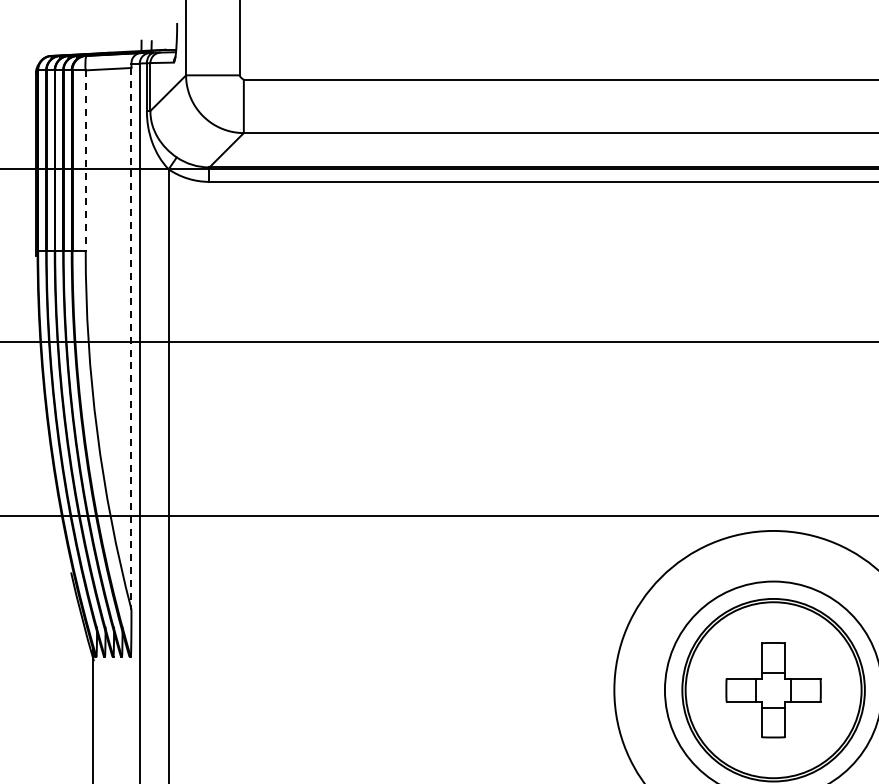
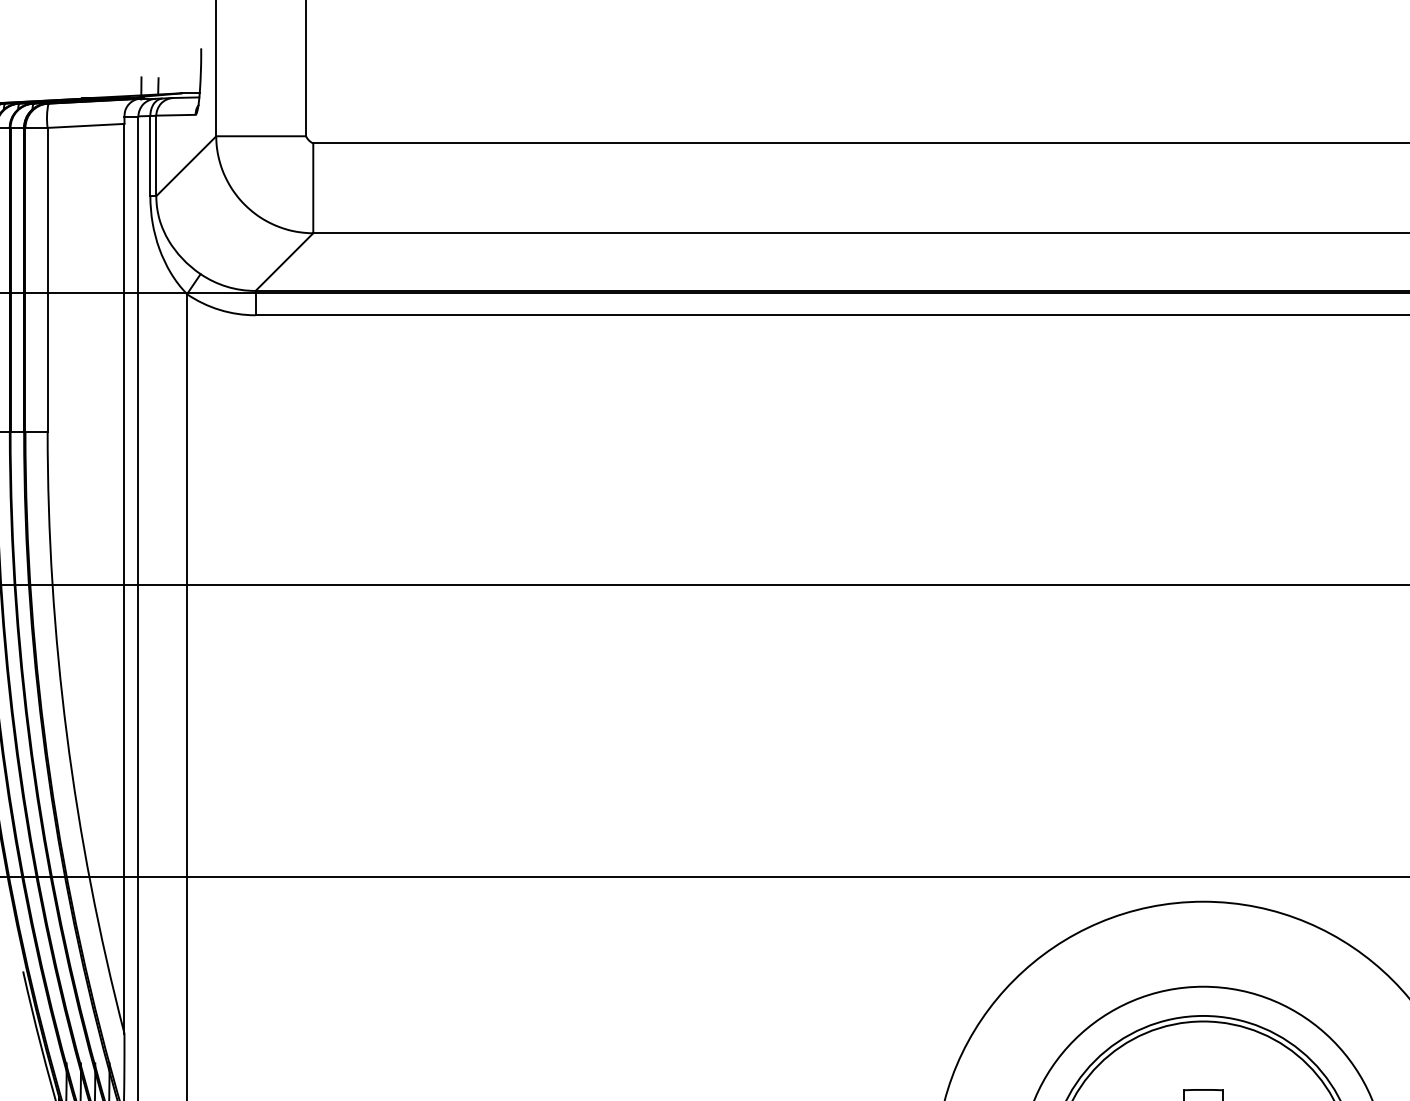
line: (85, 161) -> (47, 280), dashed -> solid
line: (131, 338) -> (124, 578), dashed -> solid

